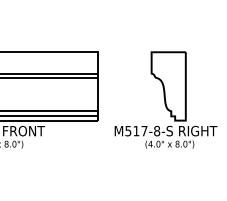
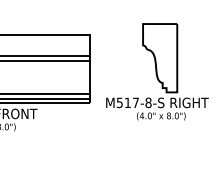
part: (165, 99) -> (156, 71), moved

